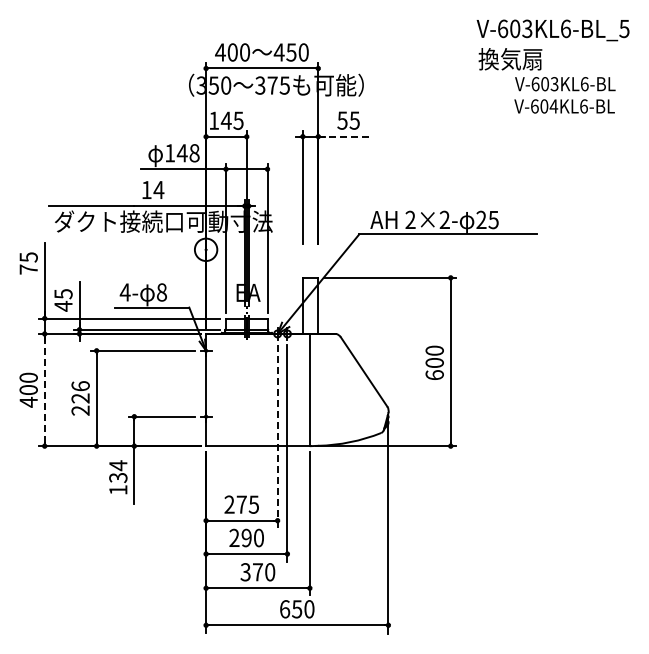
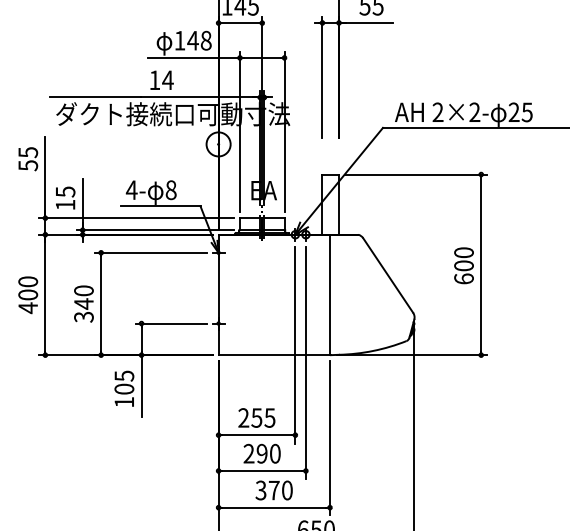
line: (343, 136) -> (366, 22), dashed -> solid
text: (28, 269) -> (27, 165), 75 -> 55
text: (63, 305) -> (65, 204), 45 -> 15
line: (44, 390) -> (45, 295), dashed -> solid
text: (80, 398) -> (83, 304), 226 -> 340
line: (277, 437) -> (295, 345), dashed -> solid
text: (118, 471) -> (124, 382), 134 -> 105
text: (241, 504) -> (256, 417), 275 -> 255

